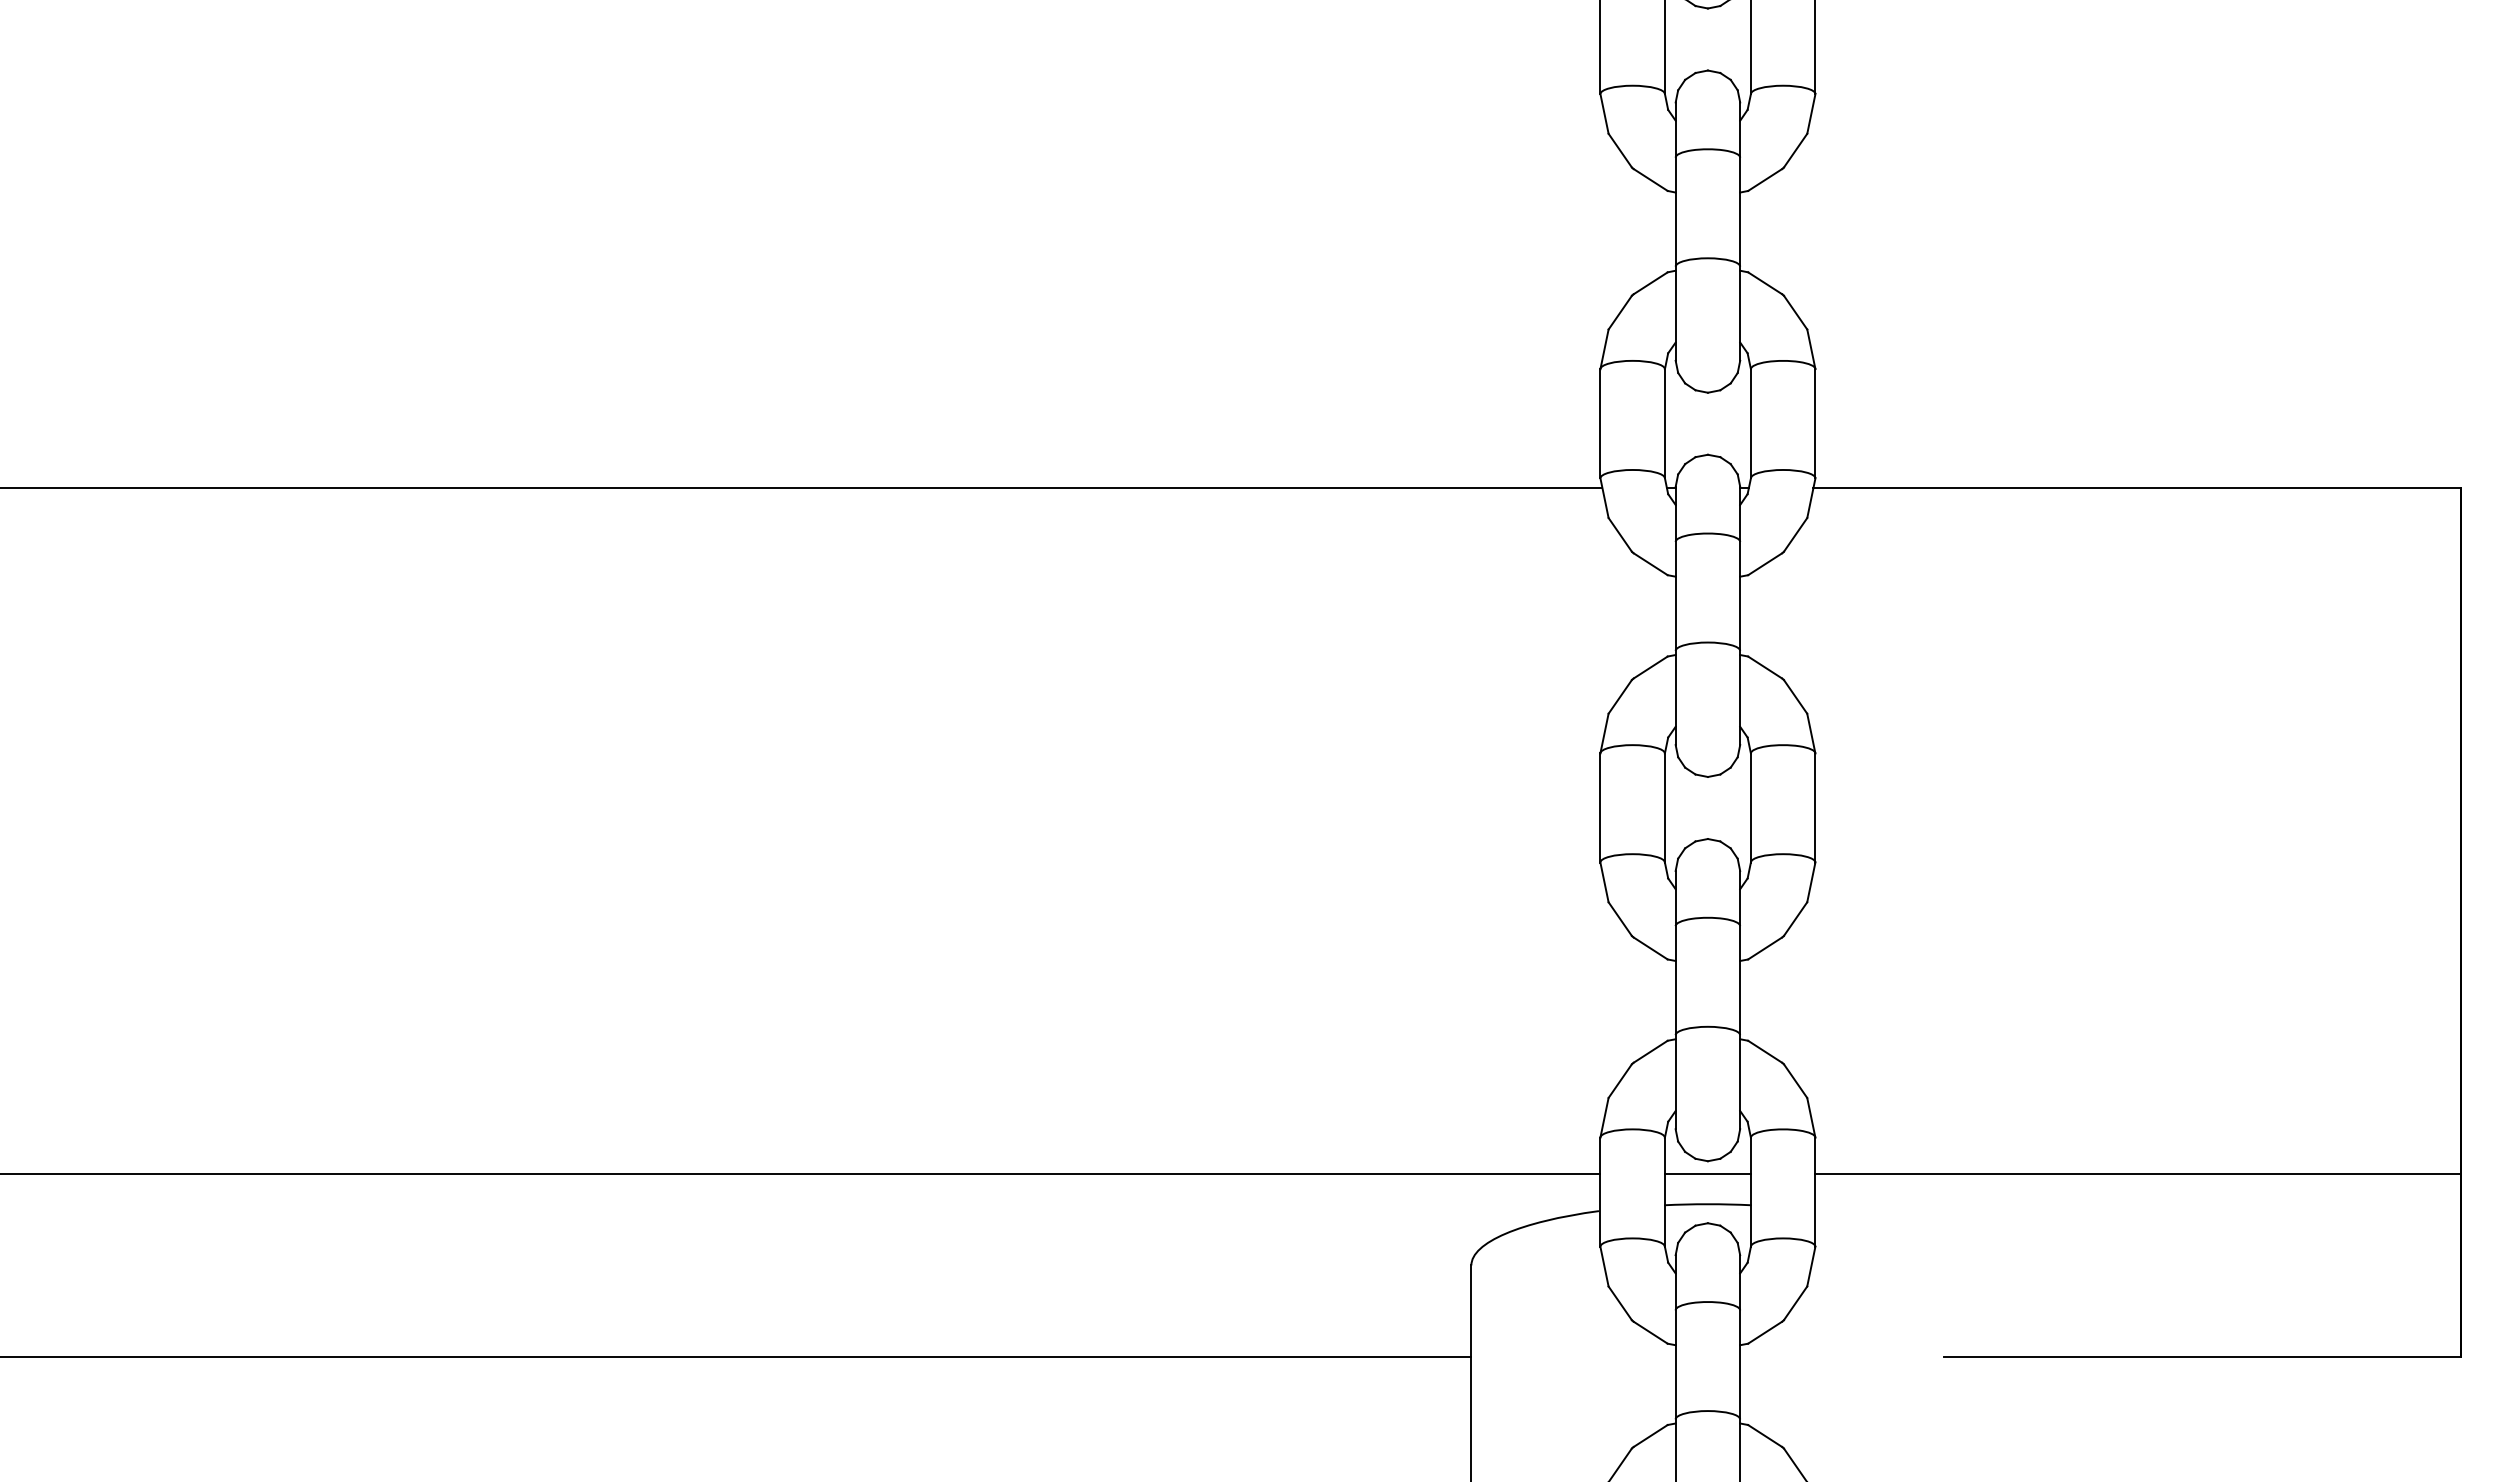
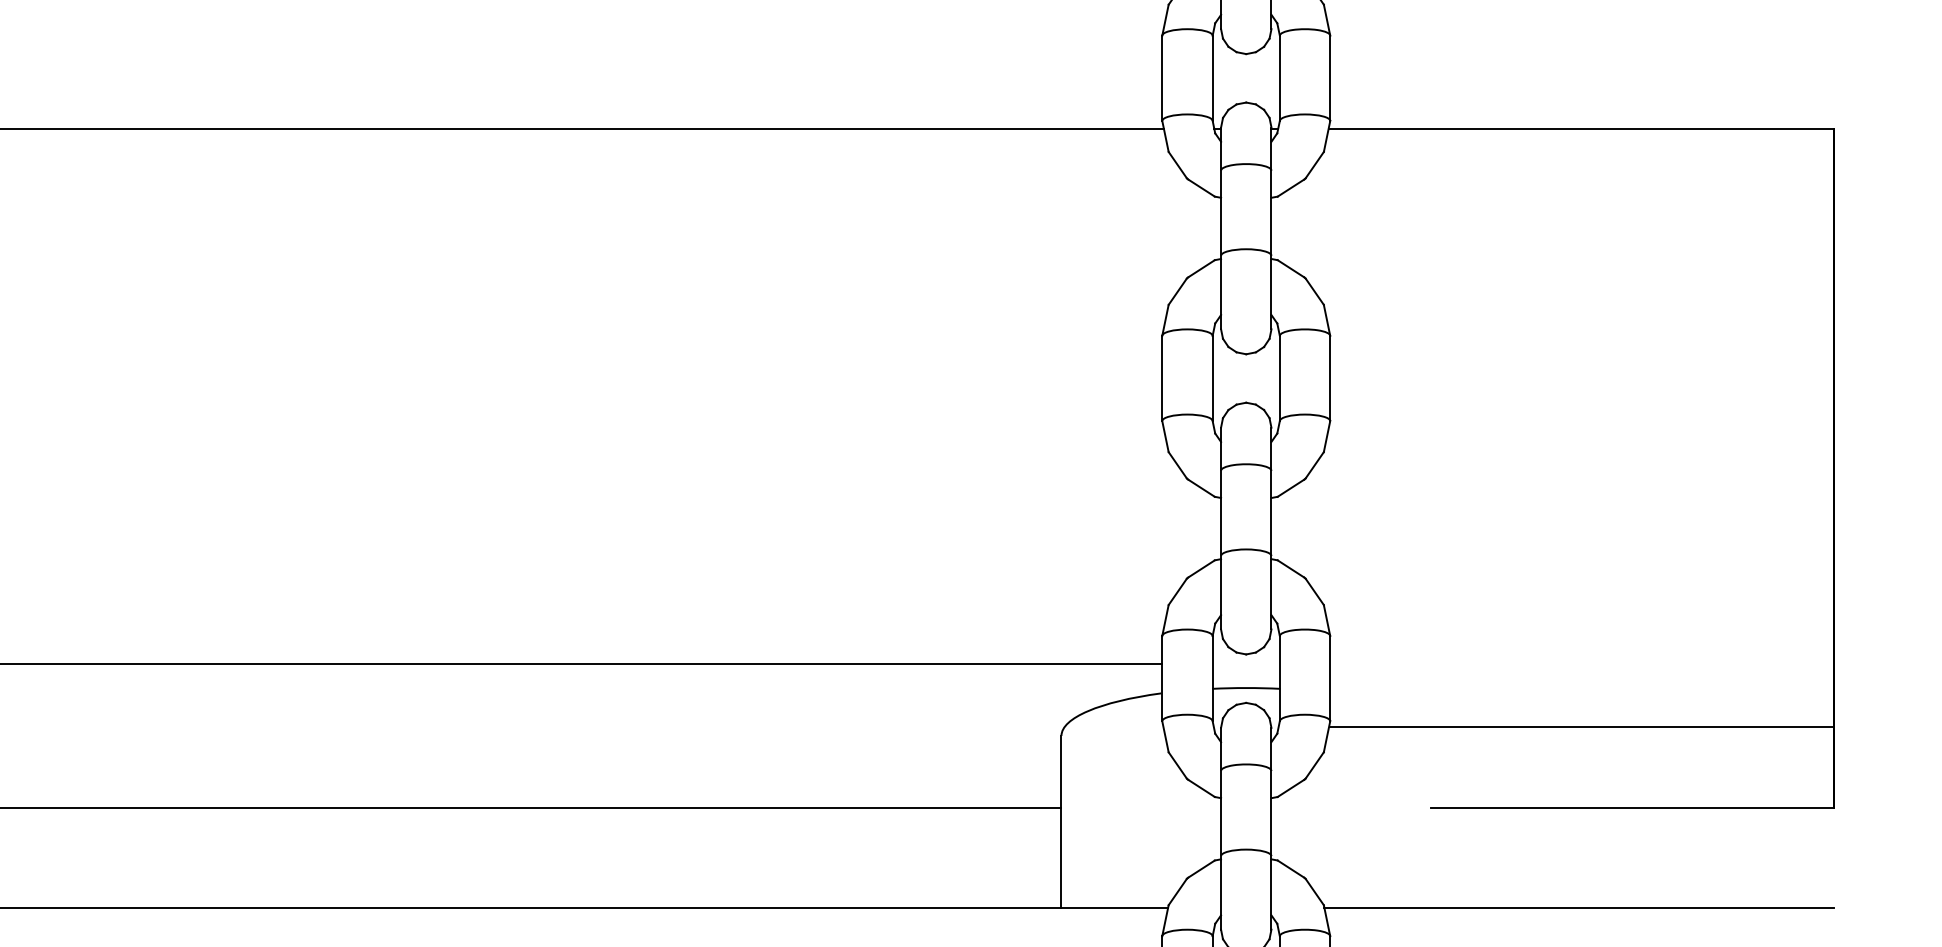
line: (1707, 1173) -> (1245, 664), removed
line: (2137, 1173) -> (1581, 726), moved

